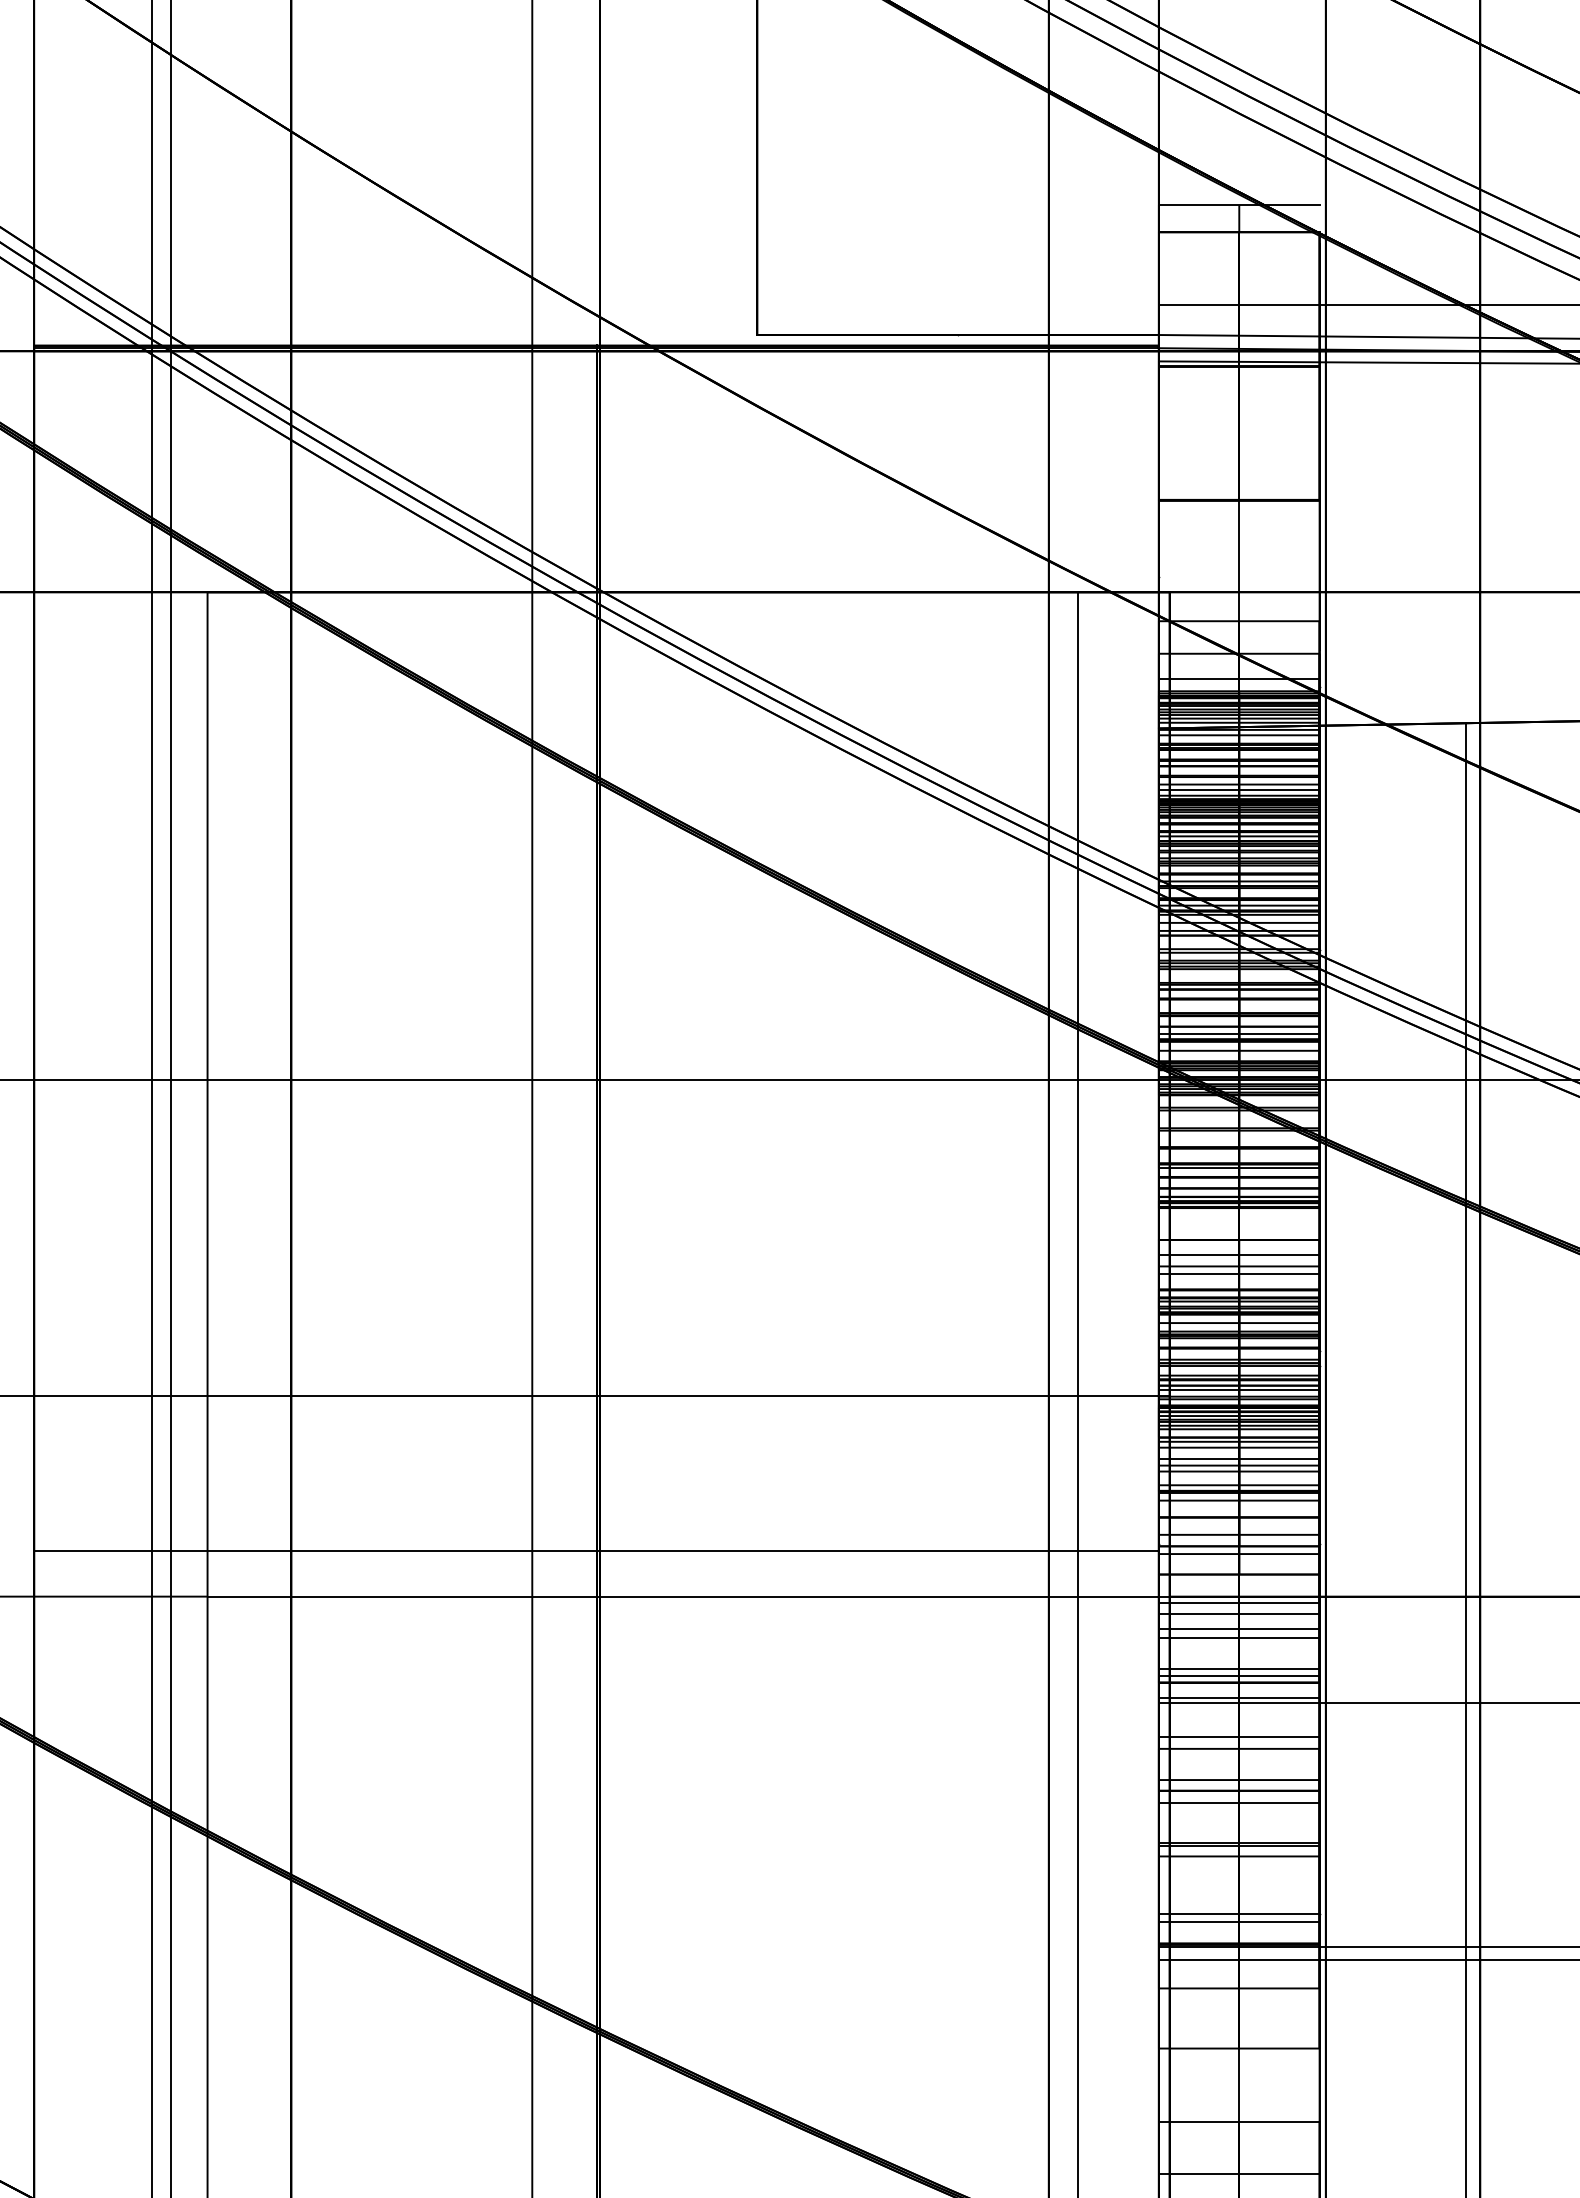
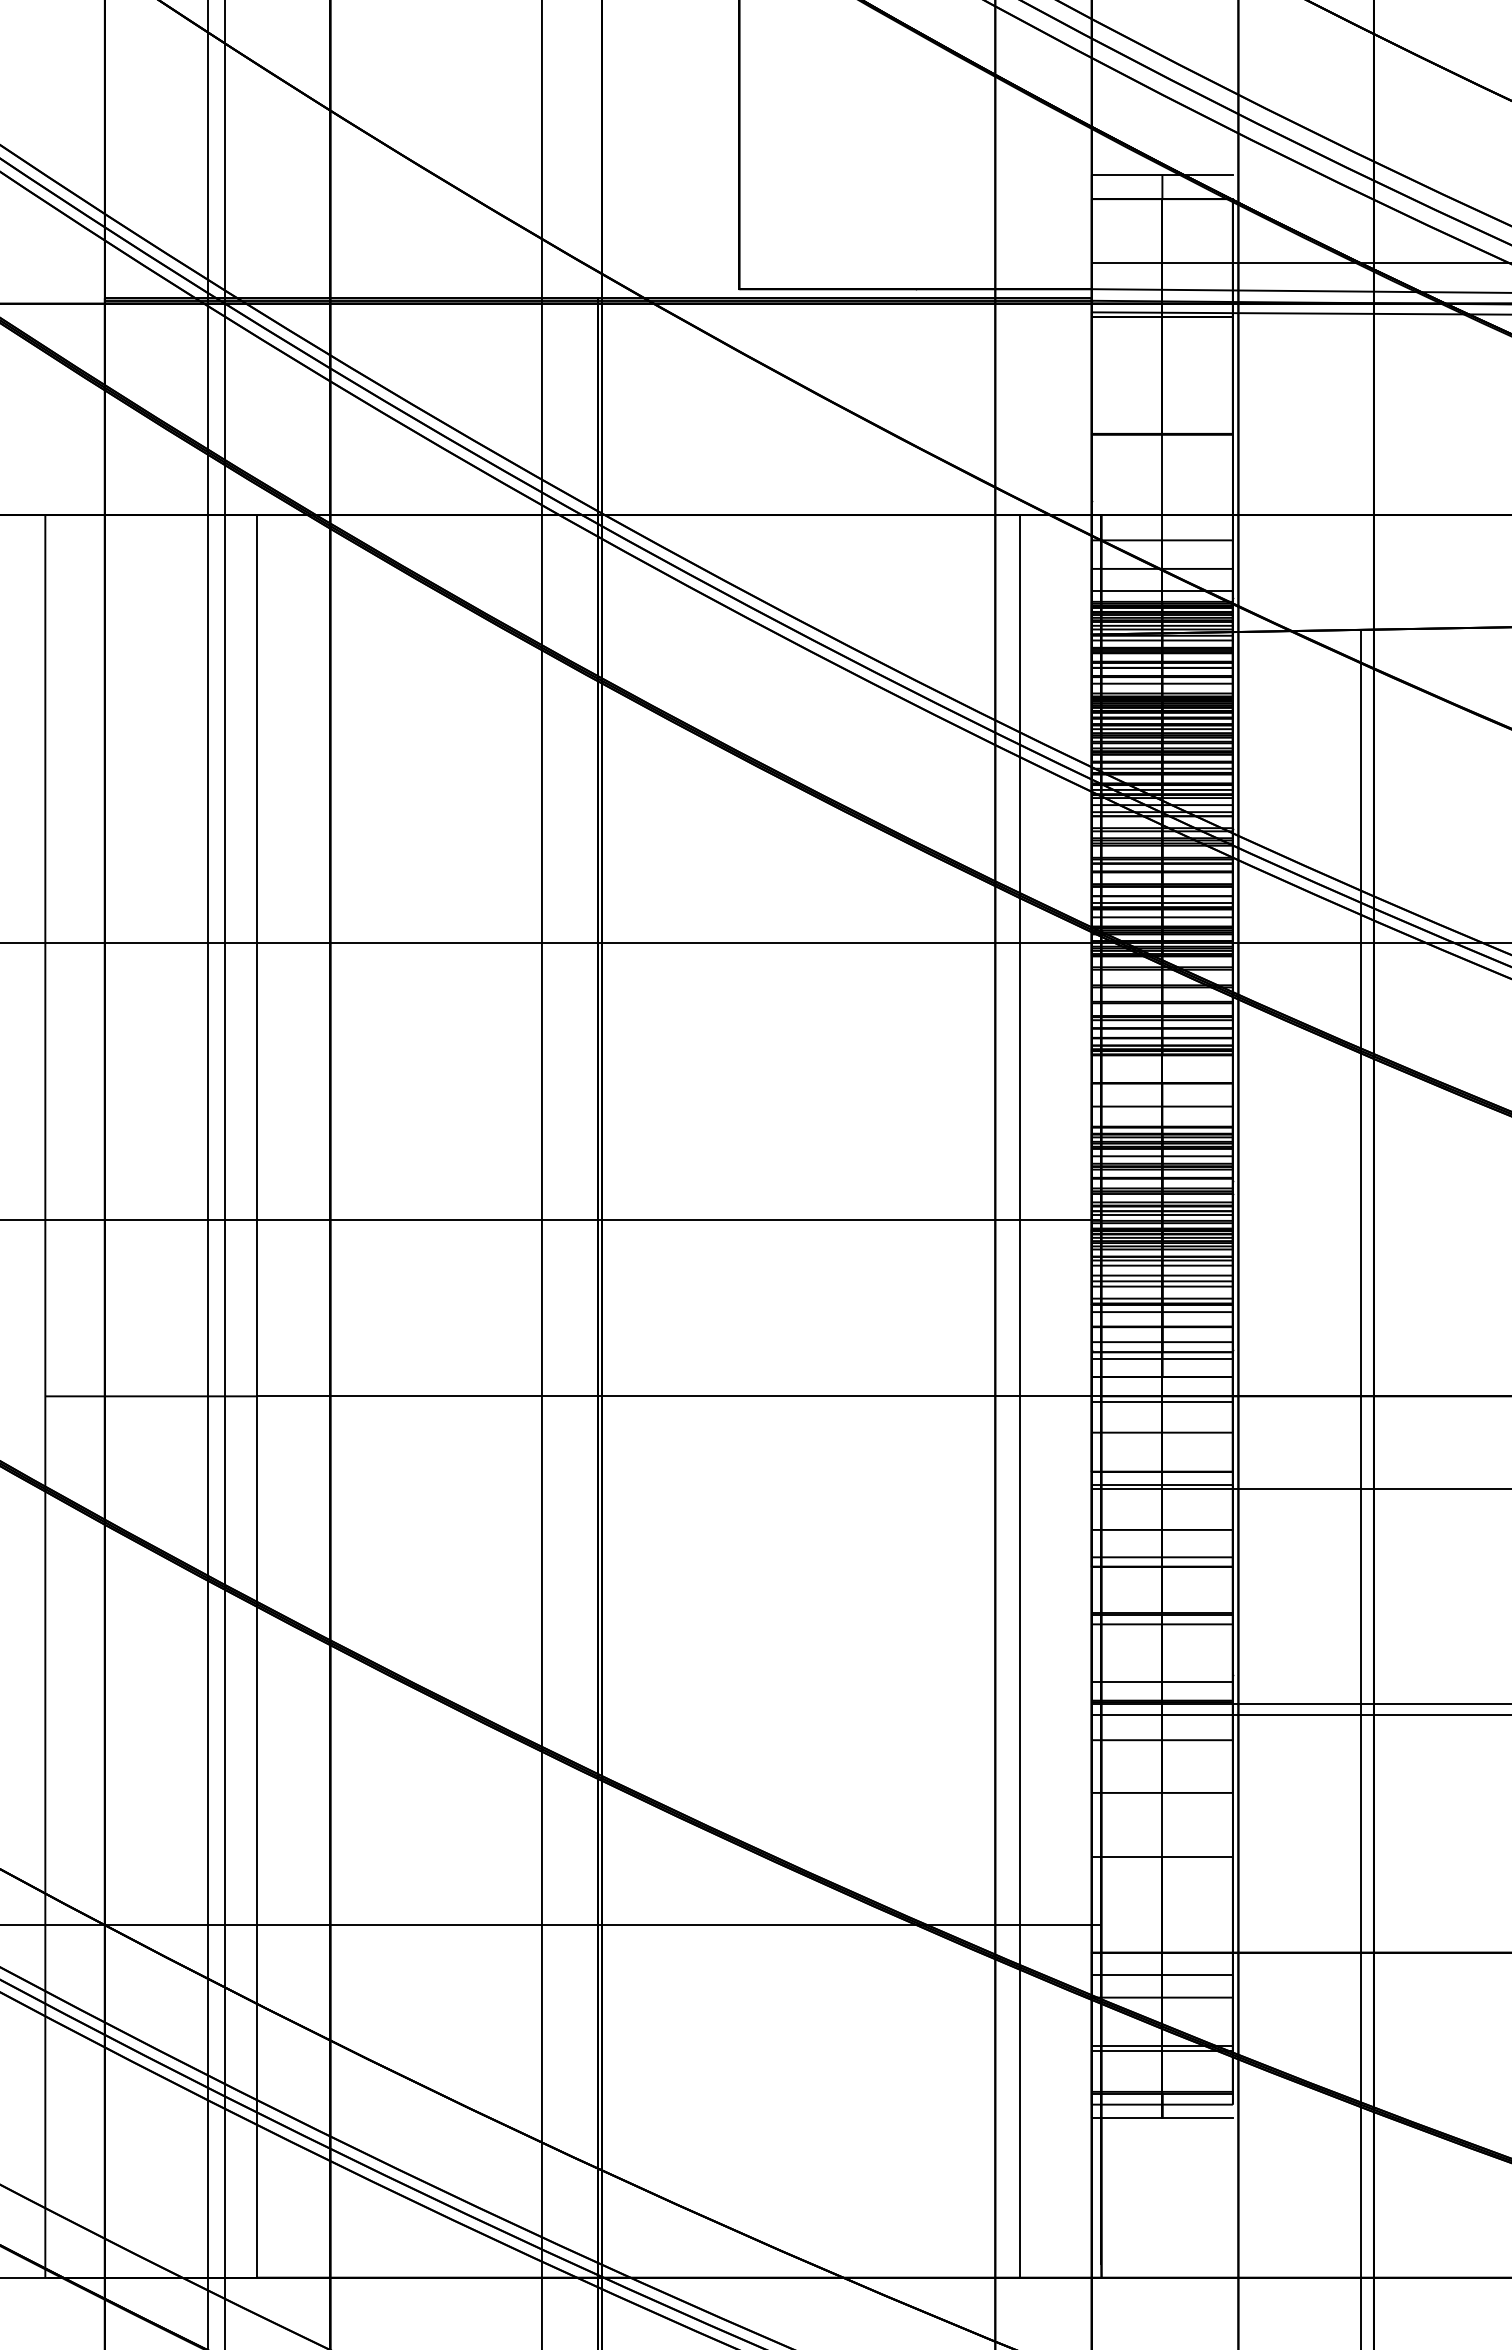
line: (1238, 790) -> (1161, 688), removed
line: (1238, 1254) -> (1161, 1096), removed
line: (1238, 1274) -> (1161, 1113), removed
line: (595, 1551) -> (597, 1356), removed
line: (1238, 1615) -> (1161, 1412), removed
line: (1238, 1628) -> (1161, 1424), removed
line: (1238, 1668) -> (1161, 1459), removed
line: (1238, 1676) -> (1161, 1466), removed
line: (1238, 1736) -> (1161, 1519), removed
line: (1238, 1803) -> (1161, 1577), removed
line: (1238, 1914) -> (1161, 1675), removed
line: (1238, 2173) -> (1161, 1902), removed

